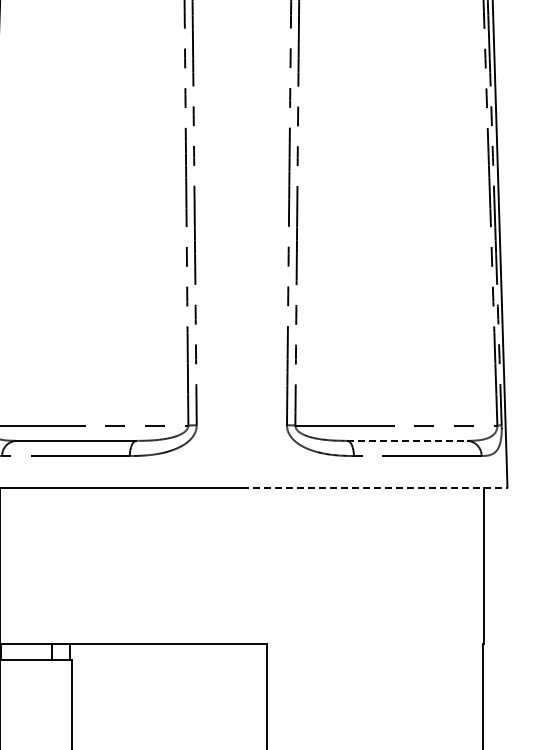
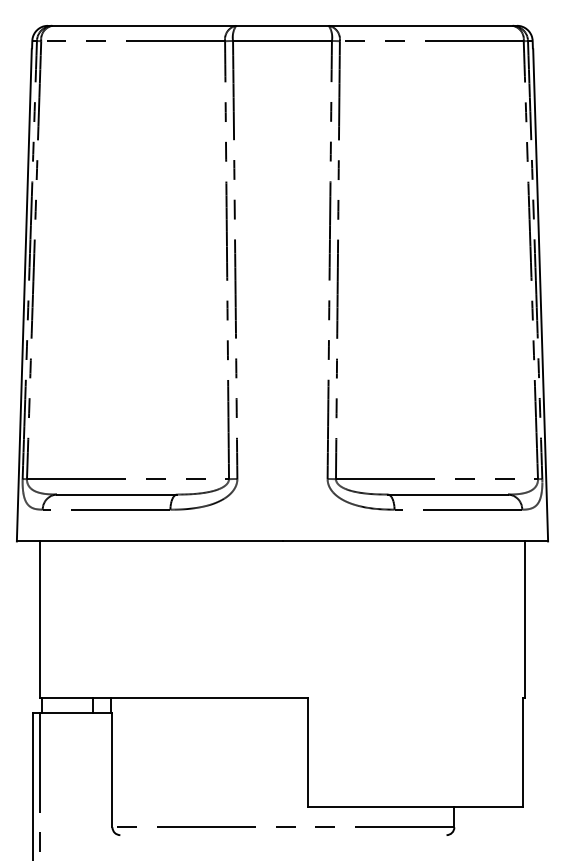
line: (407, 440) -> (448, 494), dashed -> solid
line: (374, 487) -> (415, 541), dashed -> solid

